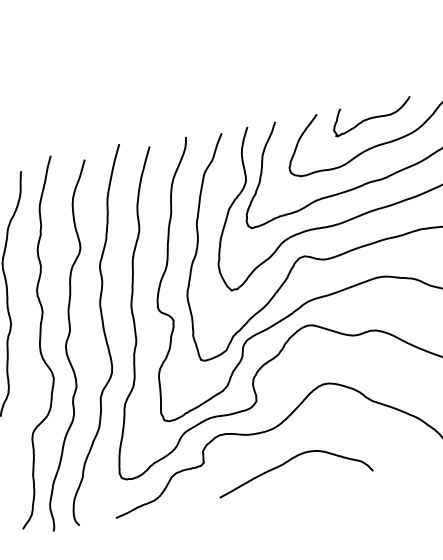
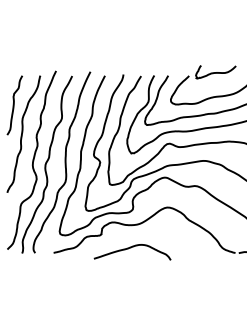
curve: (371, 117) -> (215, 72), moved
curve: (290, 462) -> (131, 248), moved

